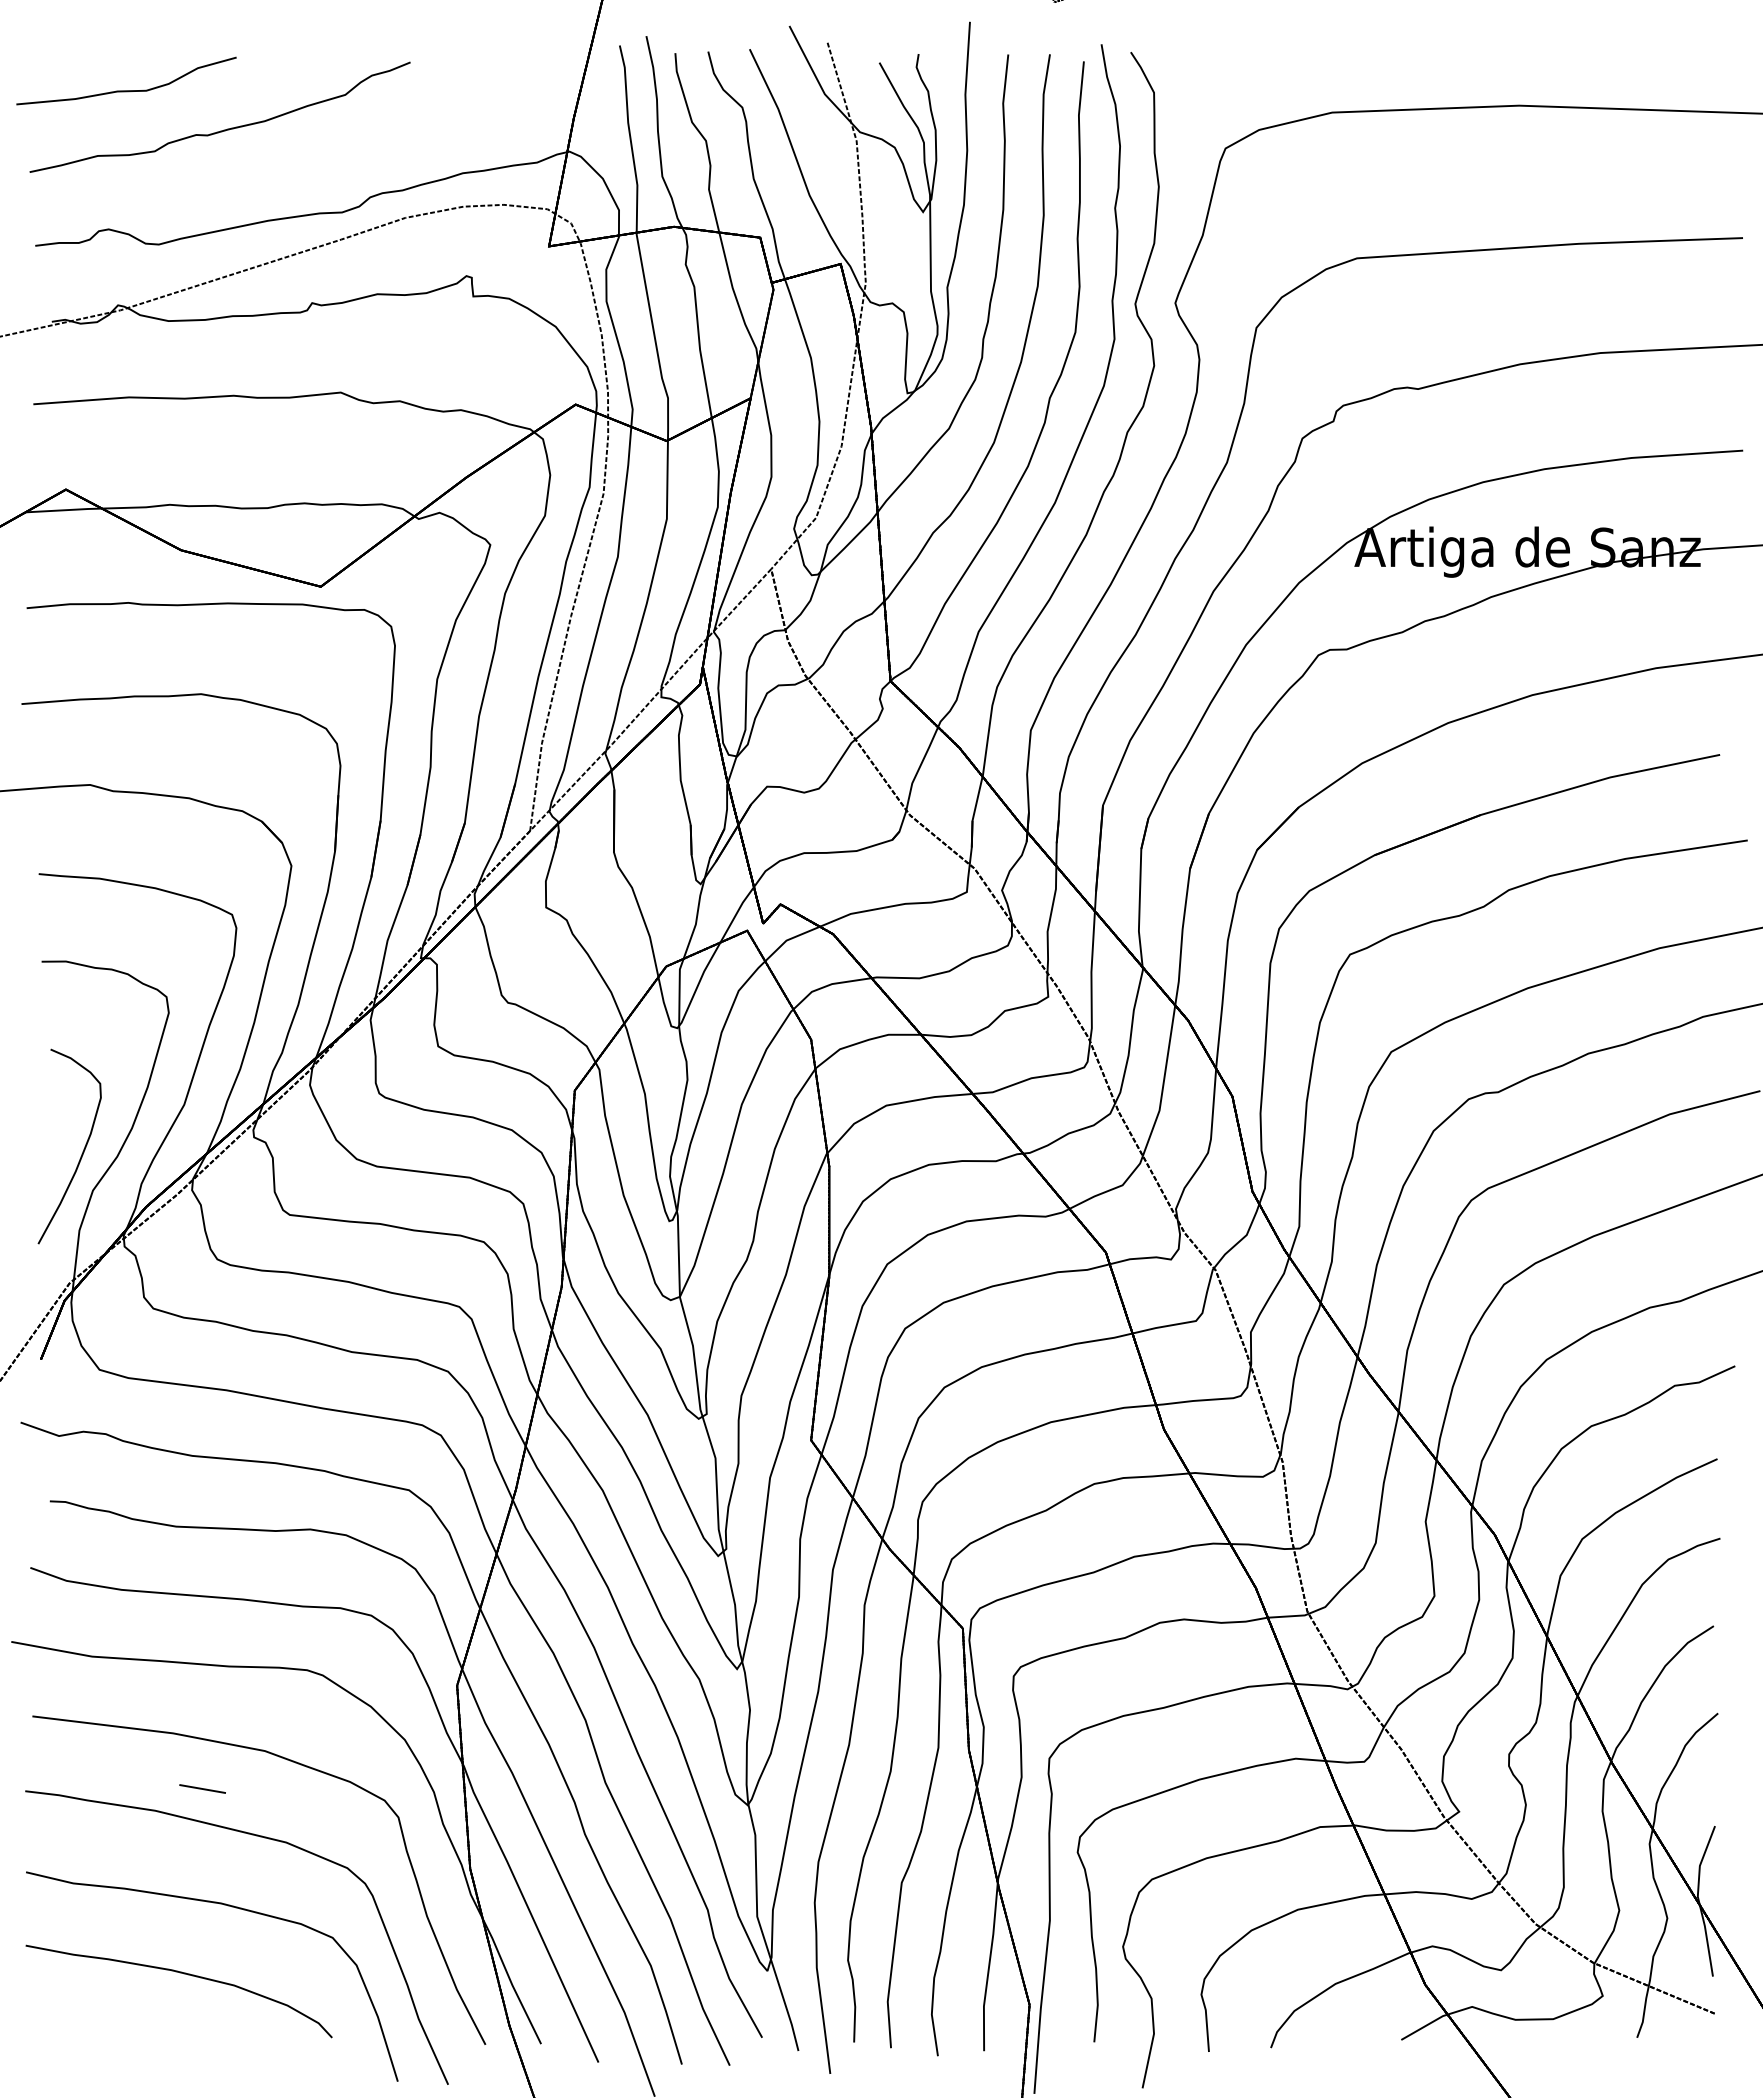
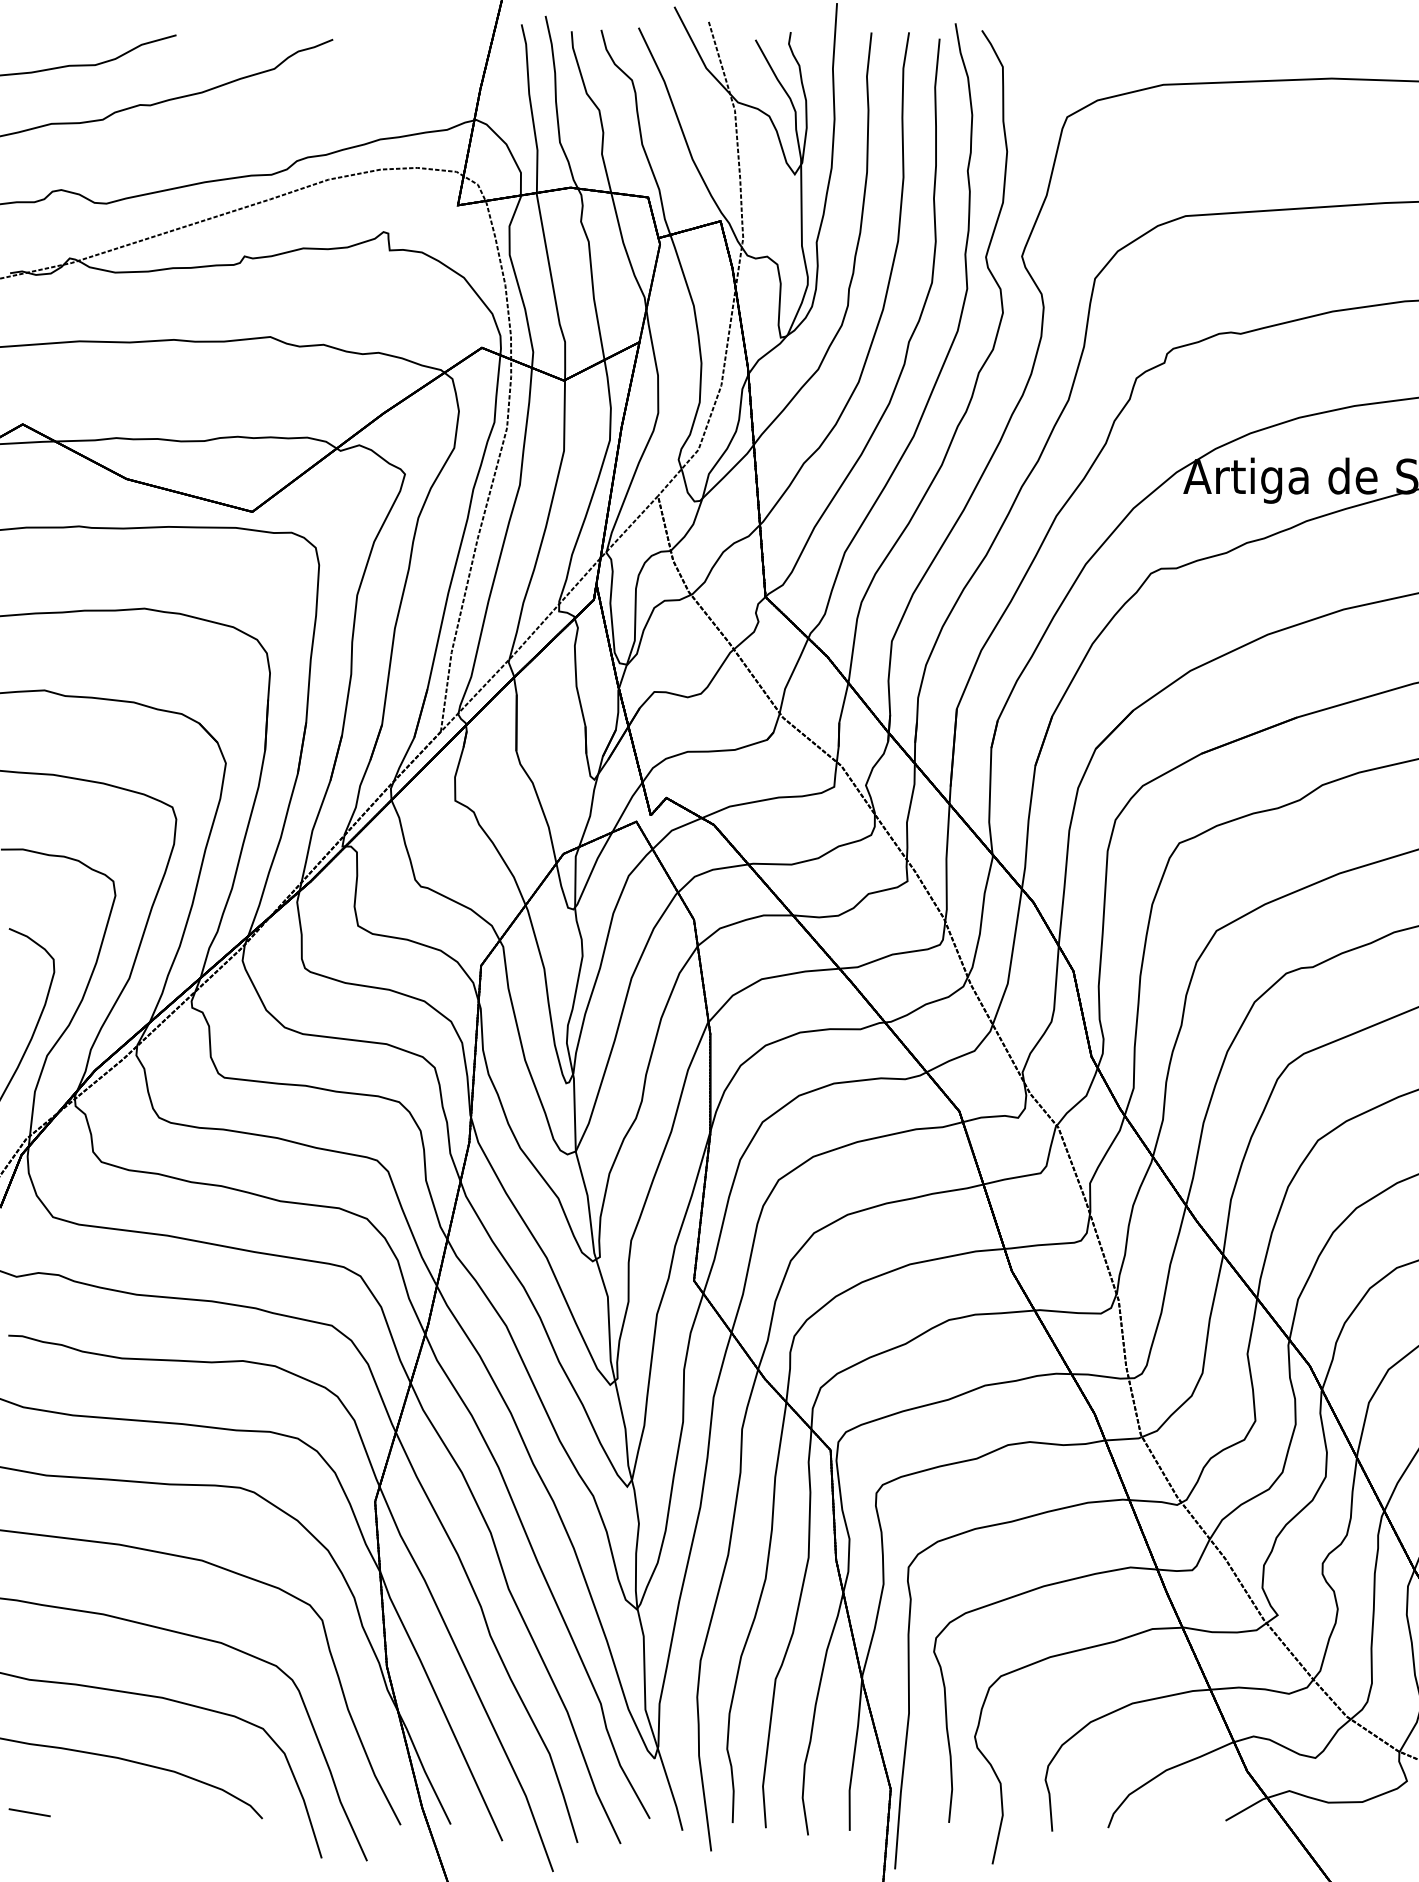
line: (202, 1788) -> (29, 1812), moved

